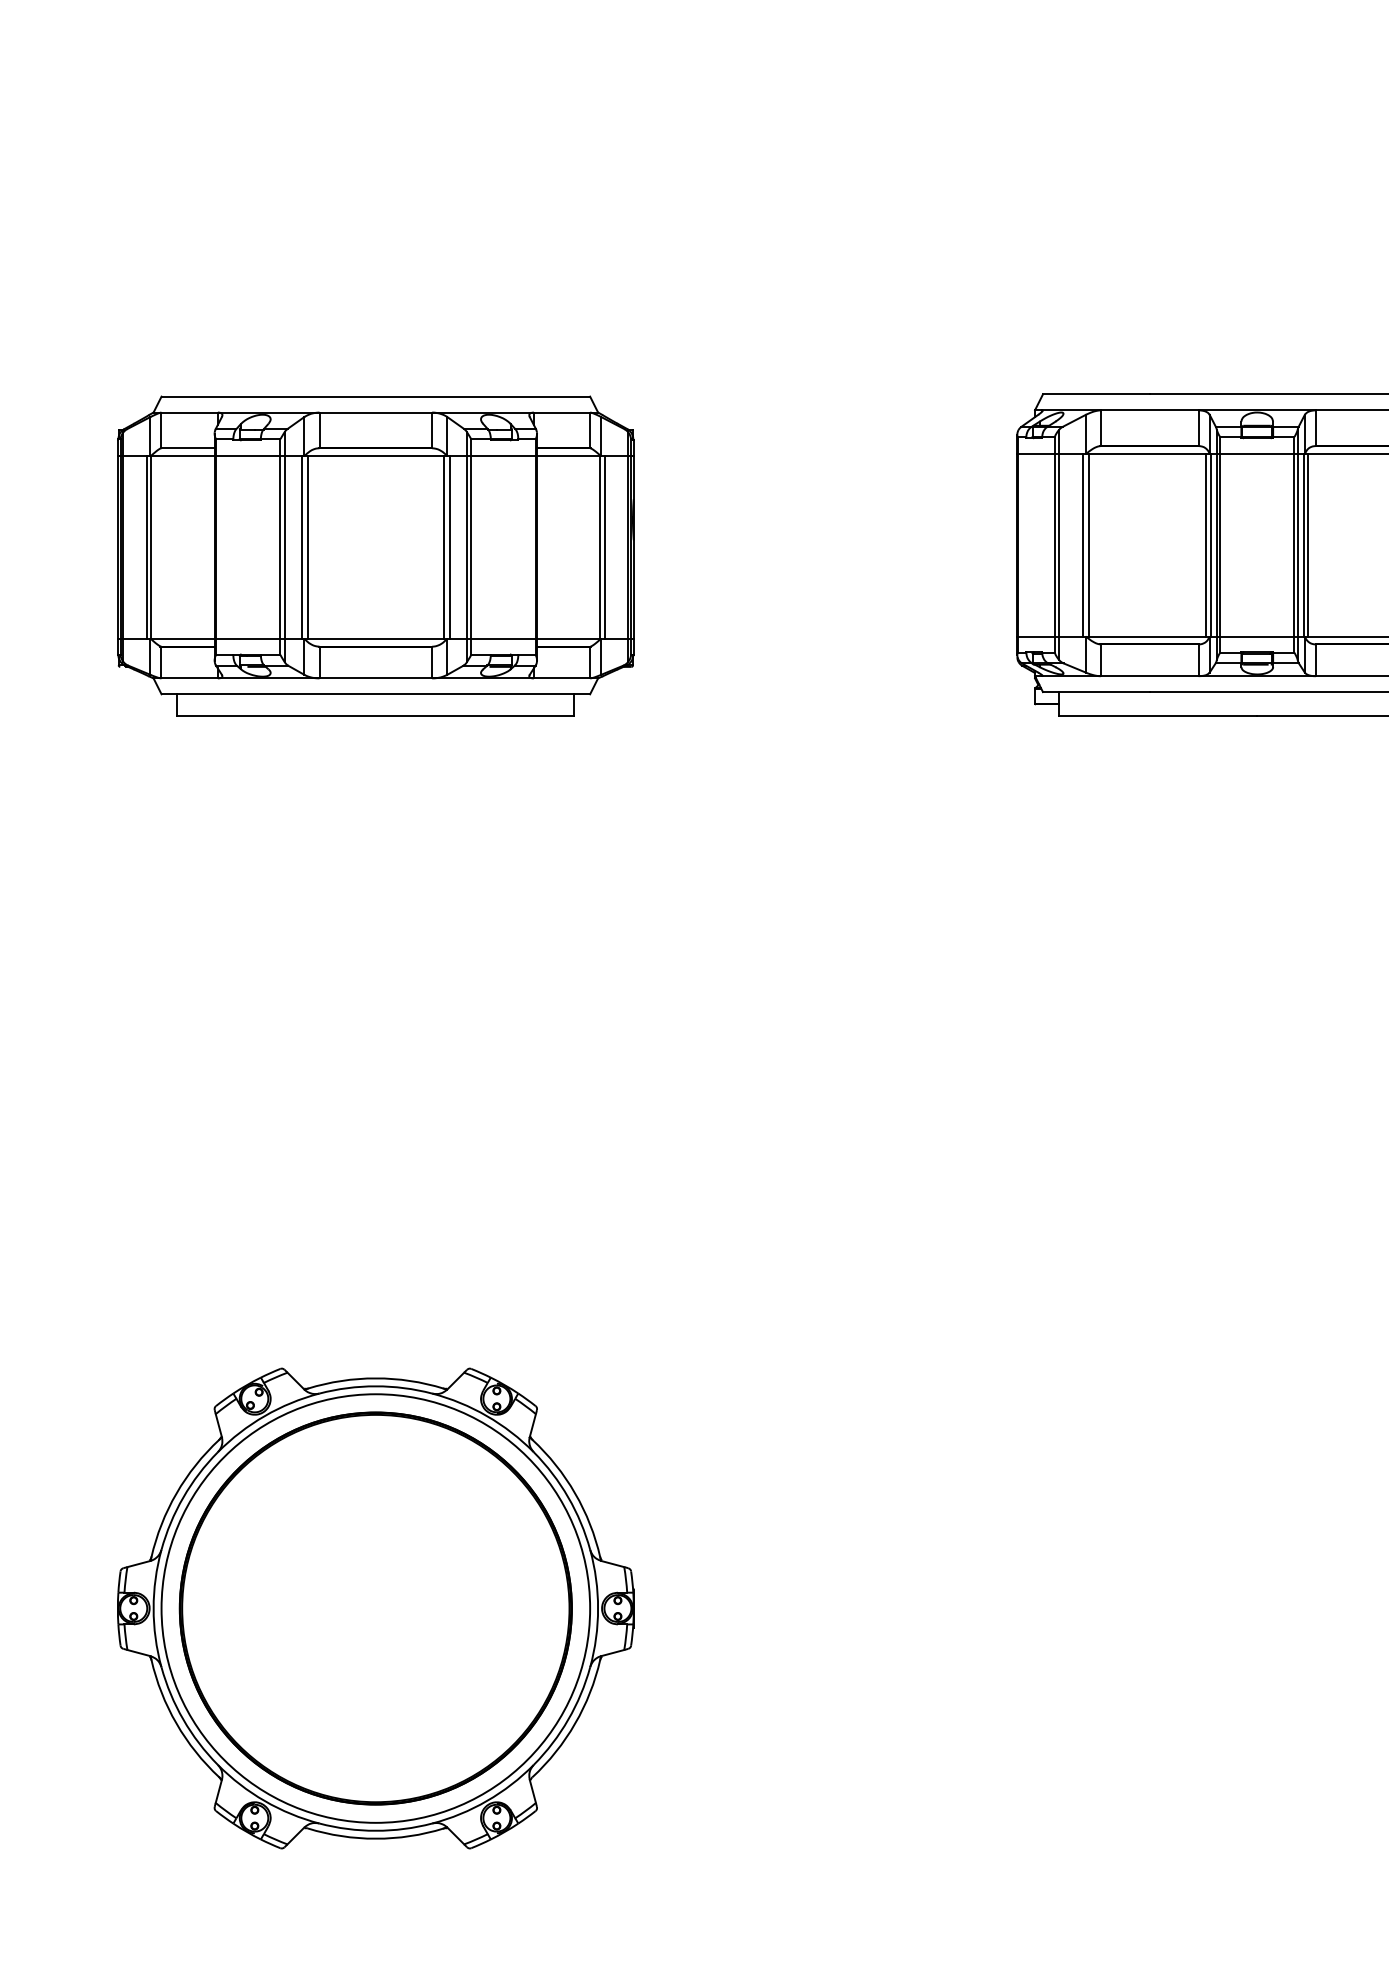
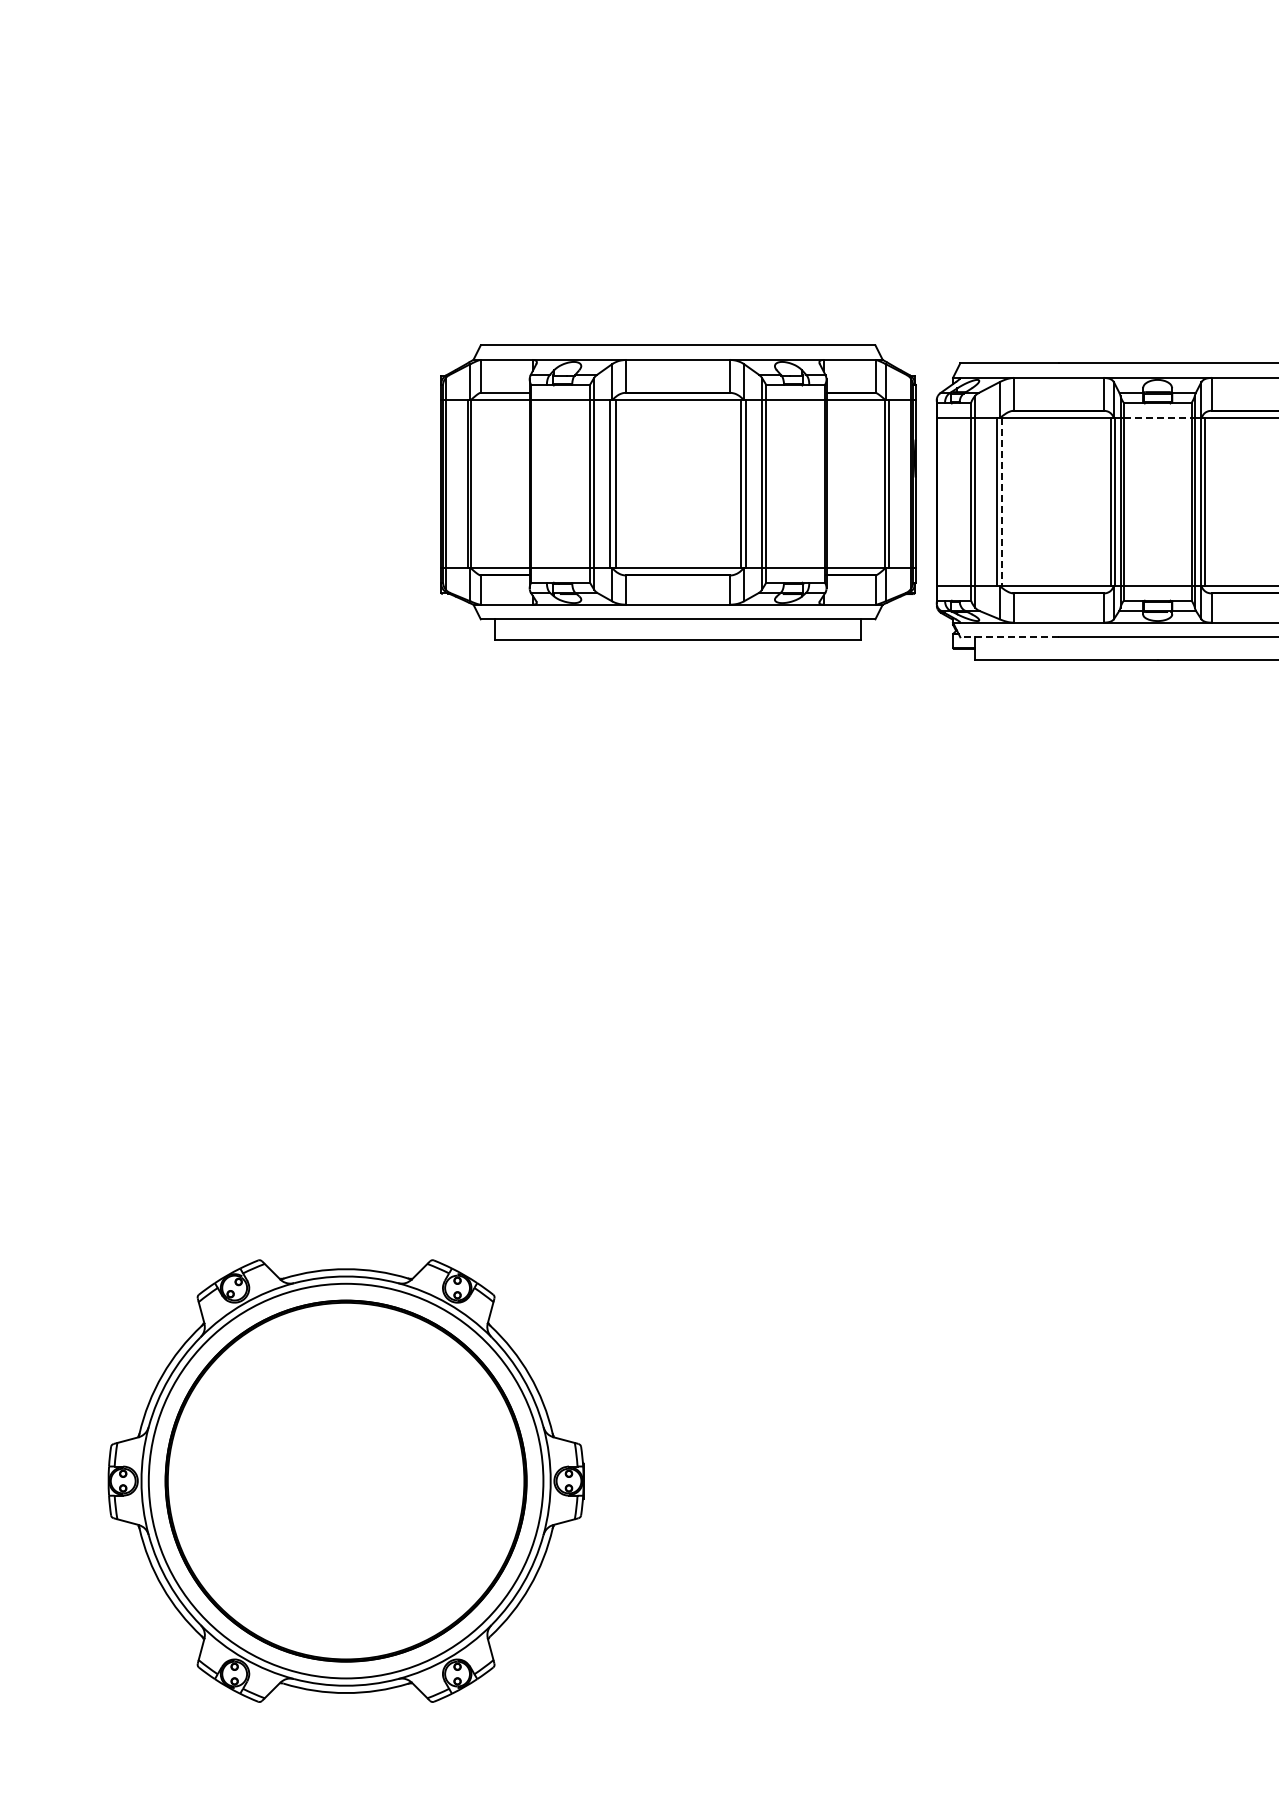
line: (1258, 454) -> (1158, 418), solid -> dashed
line: (1088, 545) -> (1002, 502), solid -> dashed
part: (376, 556) -> (678, 492), moved
line: (1096, 692) -> (1009, 637), solid -> dashed

